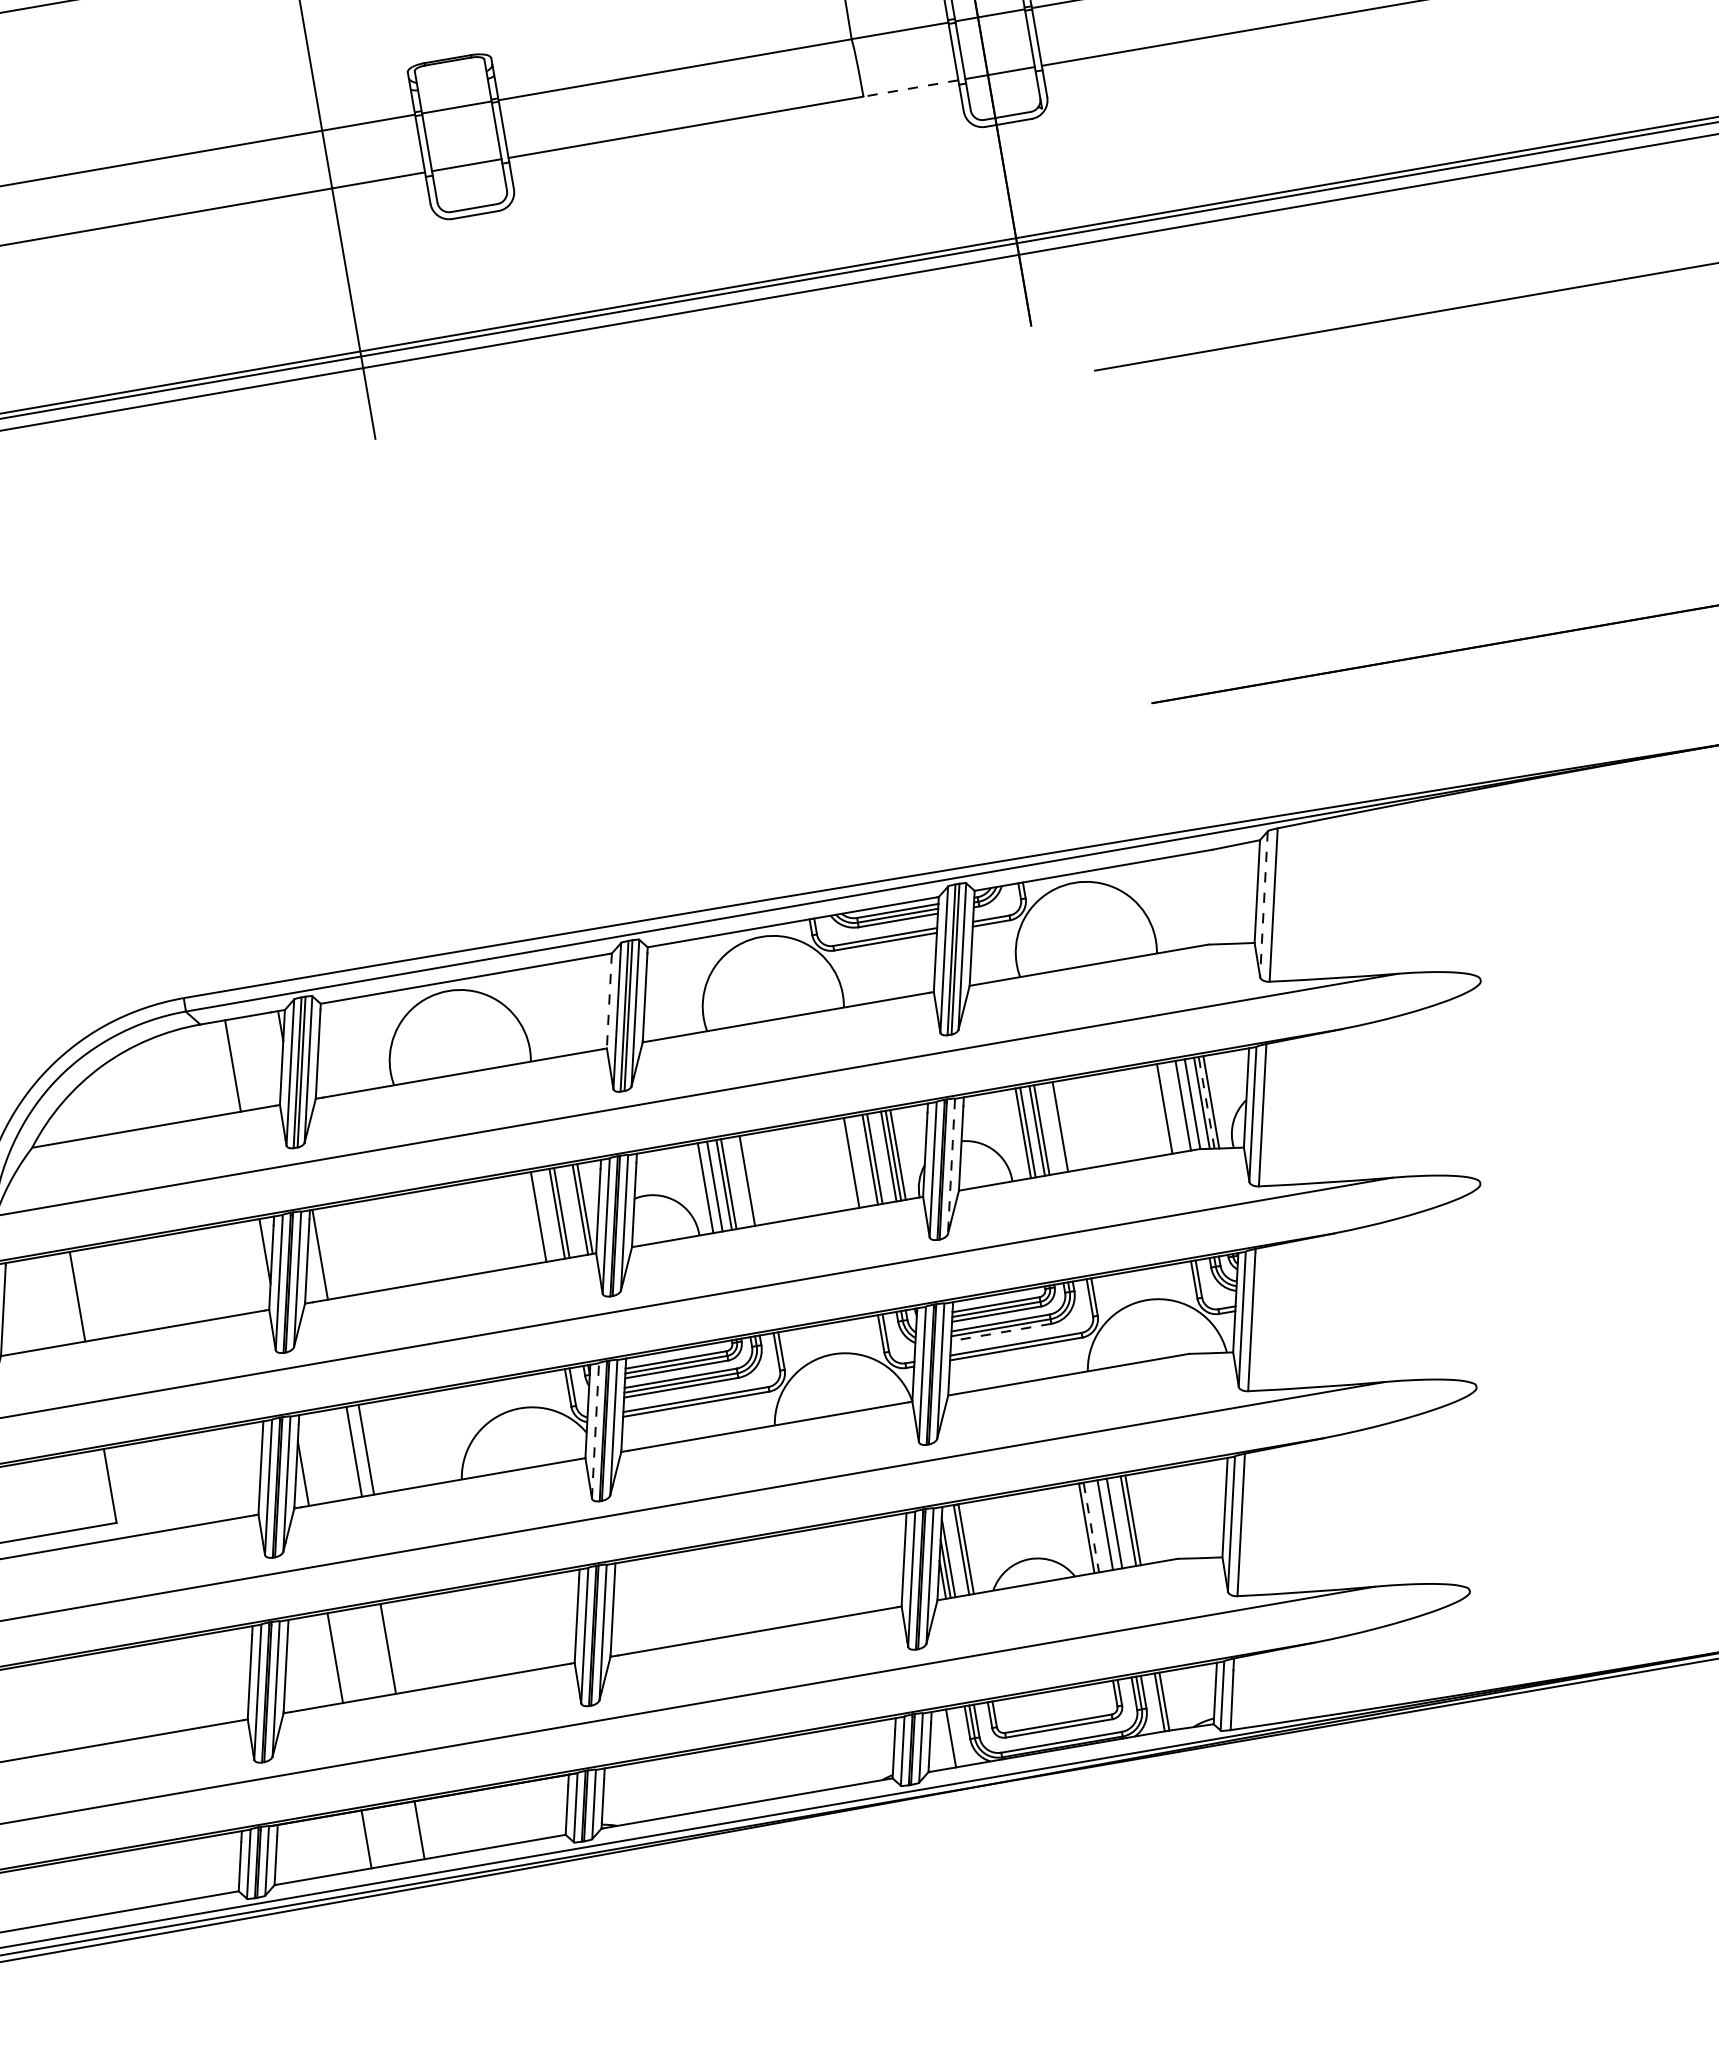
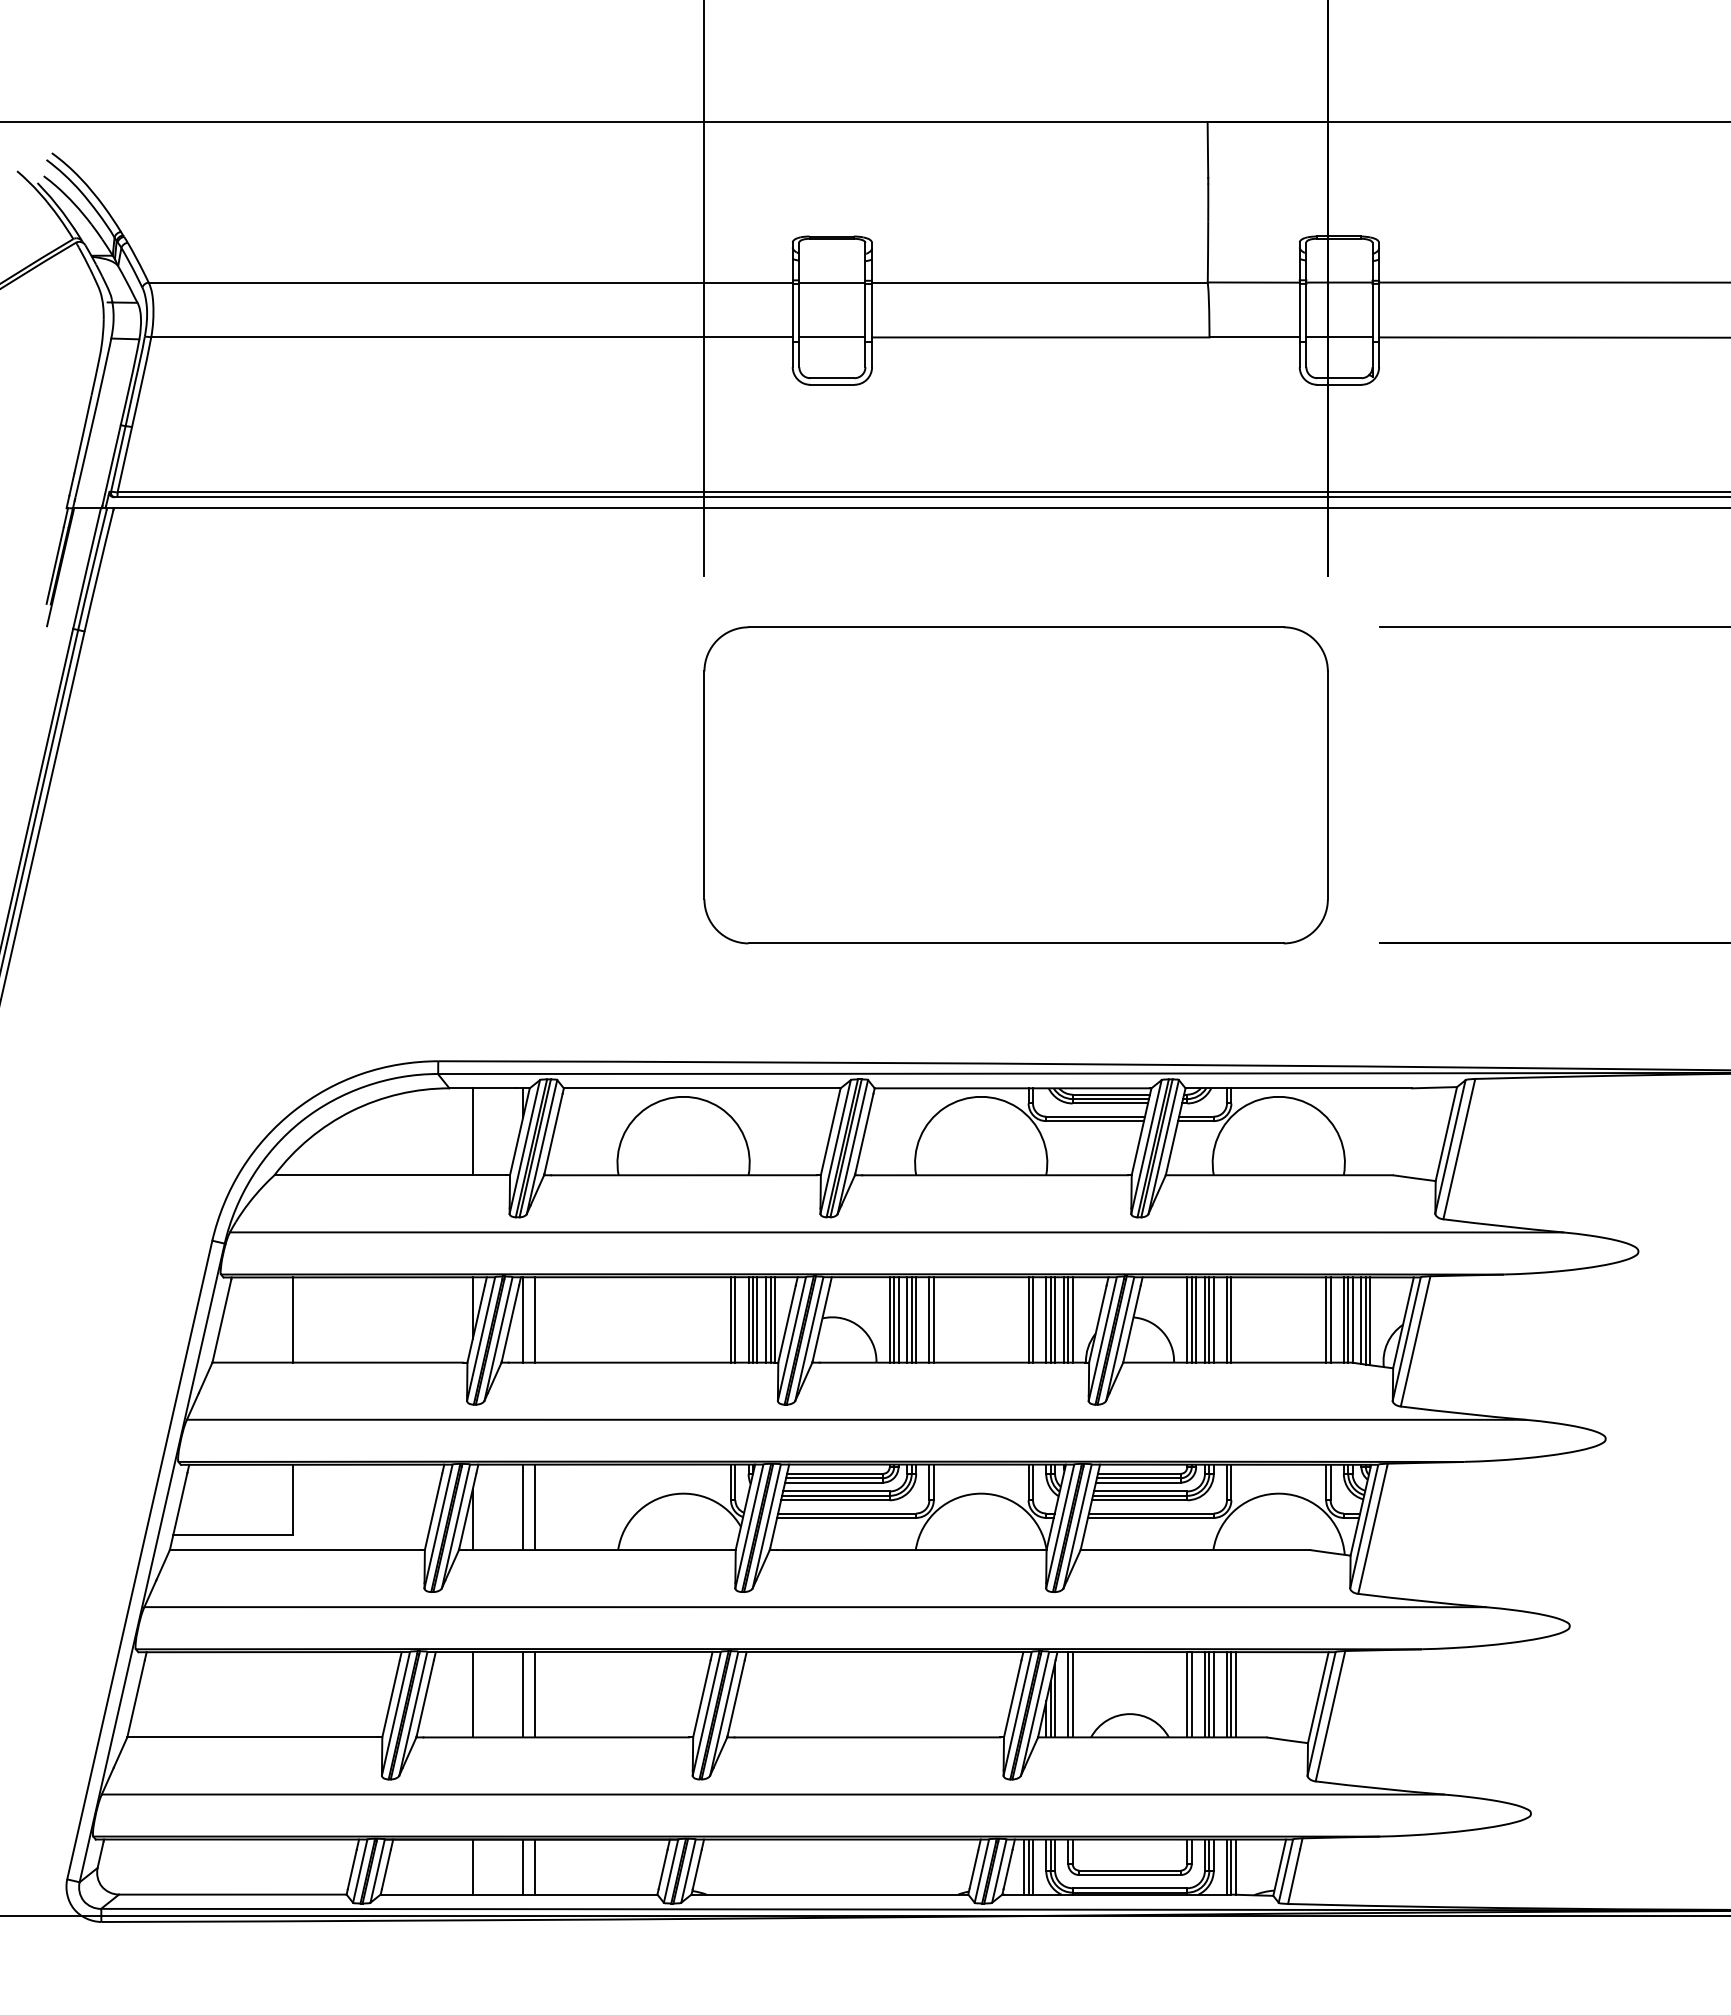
line: (910, 88) -> (1254, 337), dashed -> solid
part: (740, 603) -> (1015, 785), added
line: (1264, 904) -> (1450, 1147), dashed -> solid
line: (609, 1000) -> (830, 1131), dashed -> solid
line: (1206, 1103) -> (1365, 1321), dashed -> solid
line: (1188, 1104) -> (1348, 1319), added
line: (1169, 1107) -> (1330, 1319), added
line: (1065, 1125) -> (1231, 1319), added
line: (1046, 1128) -> (1213, 1319), added
line: (1018, 1133) -> (1187, 1319), added
line: (879, 1157) -> (1055, 1319), added
line: (856, 1161) -> (1033, 1319), added
line: (951, 1166) -> (1120, 1339), dashed -> solid
line: (751, 1179) -> (933, 1319), added
line: (733, 1182) -> (916, 1319), added
line: (710, 1186) -> (894, 1319), added
line: (575, 1210) -> (766, 1319), added
line: (566, 1211) -> (757, 1319), added
line: (543, 1215) -> (735, 1319), added
line: (331, 1252) -> (534, 1319), added
line: (1001, 1332) -> (1139, 1500), dashed -> solid
line: (595, 1430) -> (749, 1526), dashed -> solid
line: (1137, 1519) -> (1235, 1694), added
line: (1110, 1524) -> (1209, 1694), added
line: (1091, 1527) -> (1191, 1694), dashed -> solid
line: (400, 1646) -> (534, 1694), added
line: (1168, 1700) -> (1235, 1866), added
line: (956, 1736) -> (1033, 1866), added
line: (946, 1738) -> (1024, 1866), added
line: (431, 1827) -> (534, 1866), added

